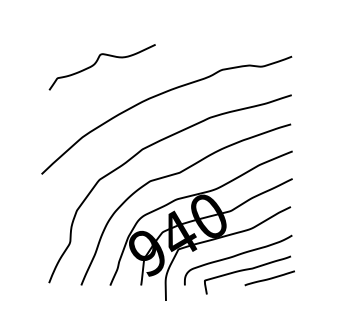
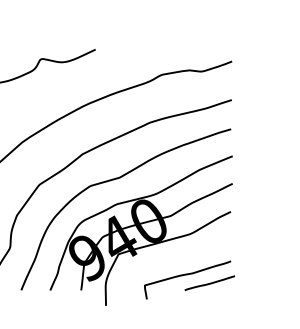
curve: (237, 256) -> (177, 261), removed

